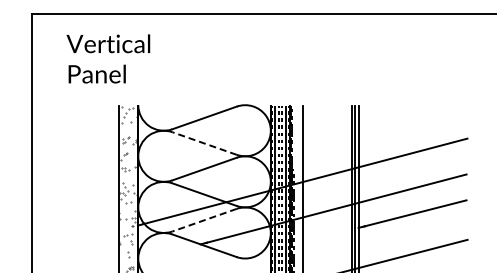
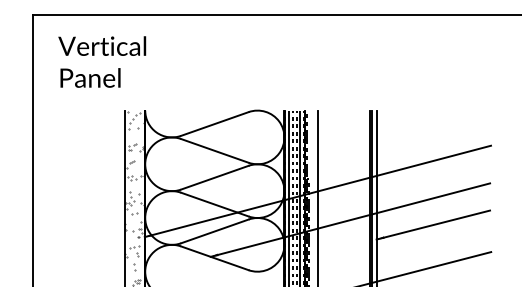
text: (108, 58) -> (102, 61), moved
line: (204, 143) -> (214, 150), dashed -> solid
line: (204, 220) -> (214, 231), dashed -> solid

